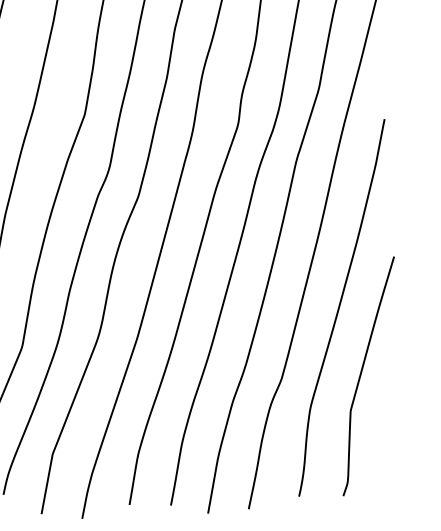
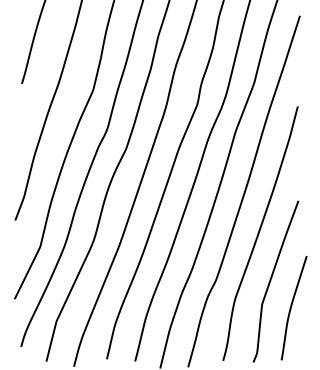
curve: (393, 414) -> (291, 308), added

